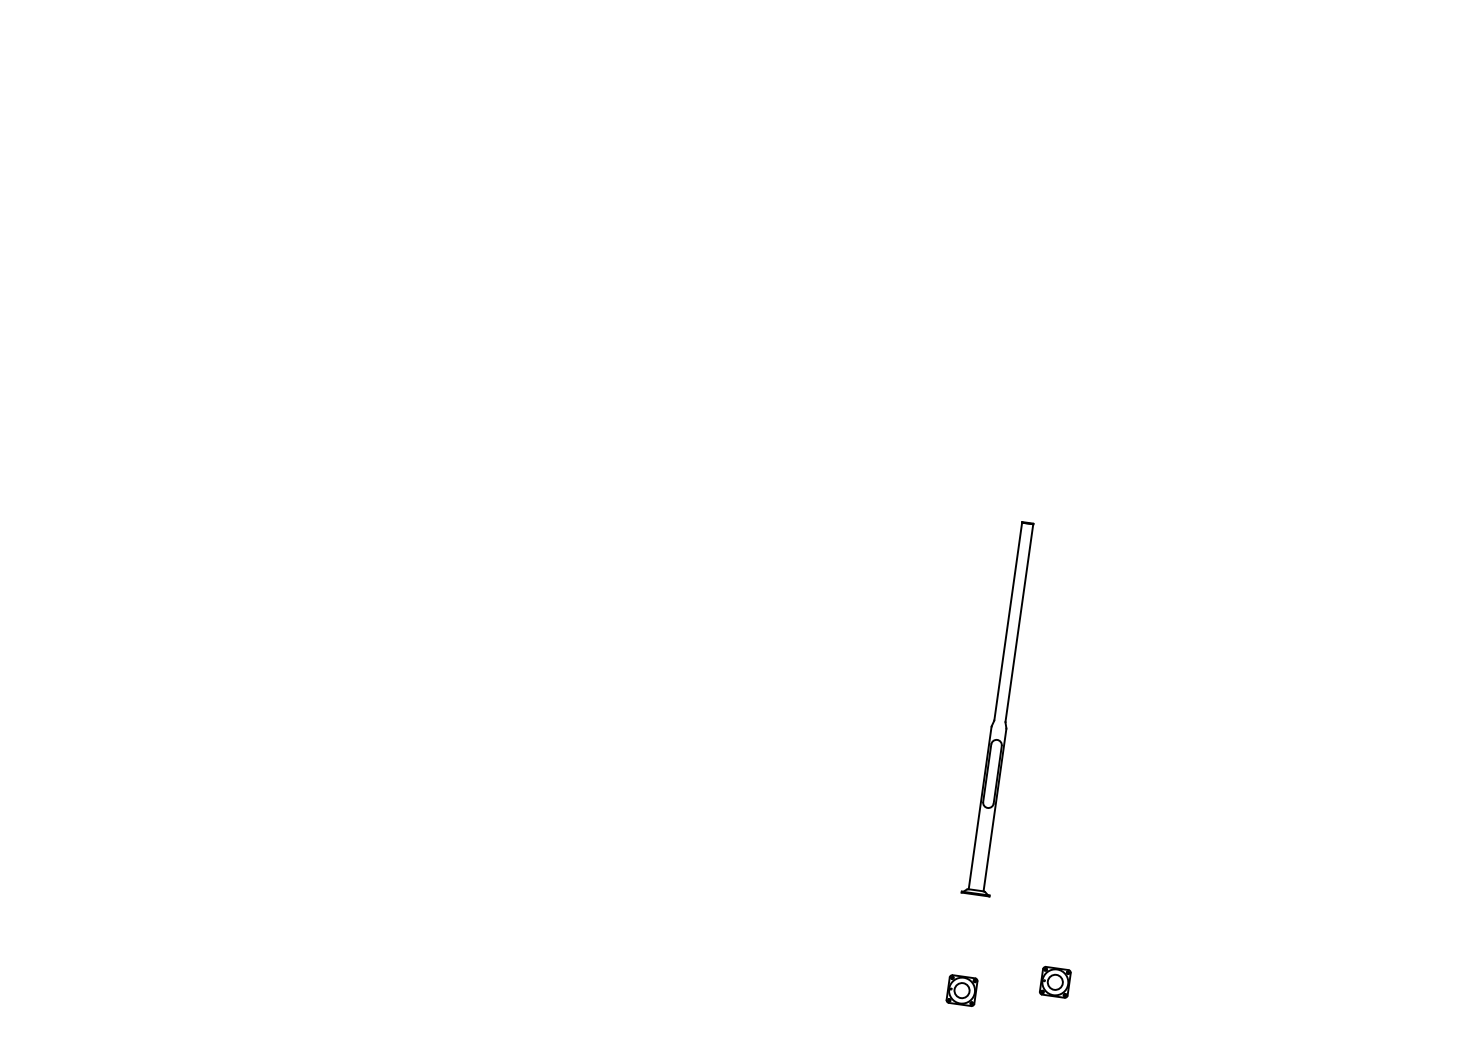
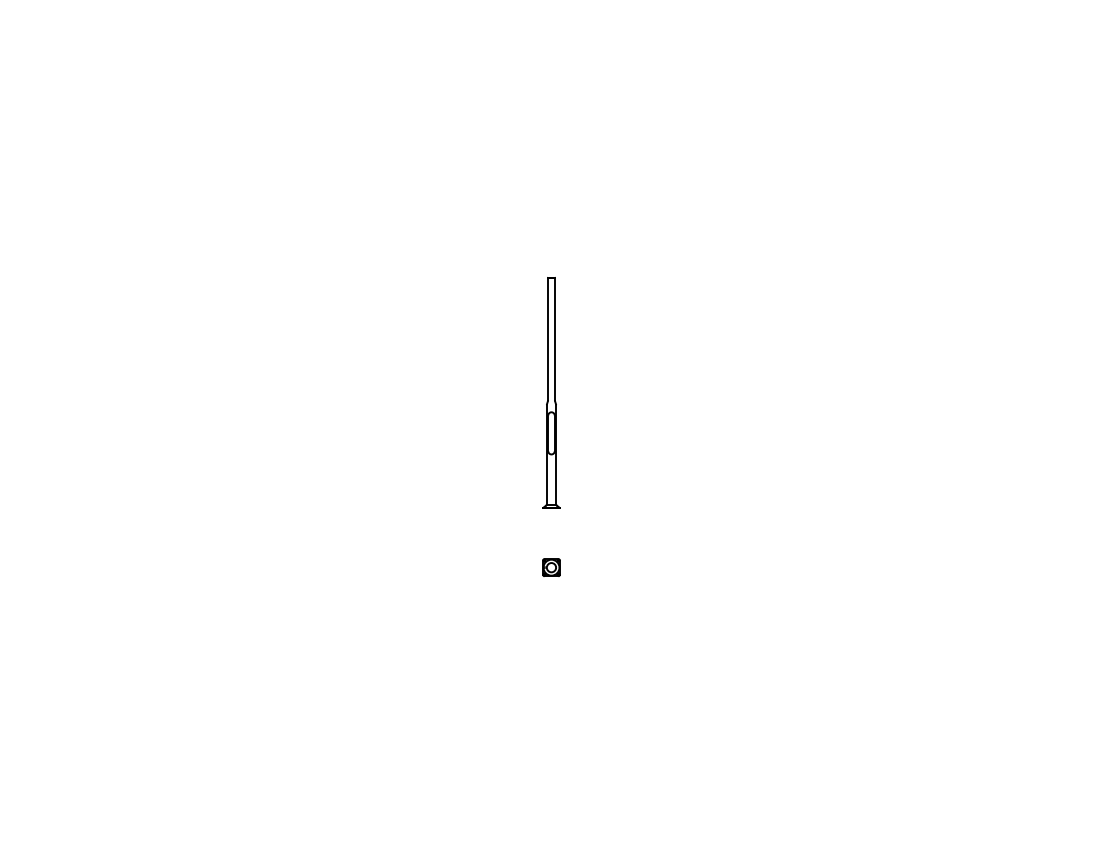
part: (1055, 982) -> (607, 554), removed

